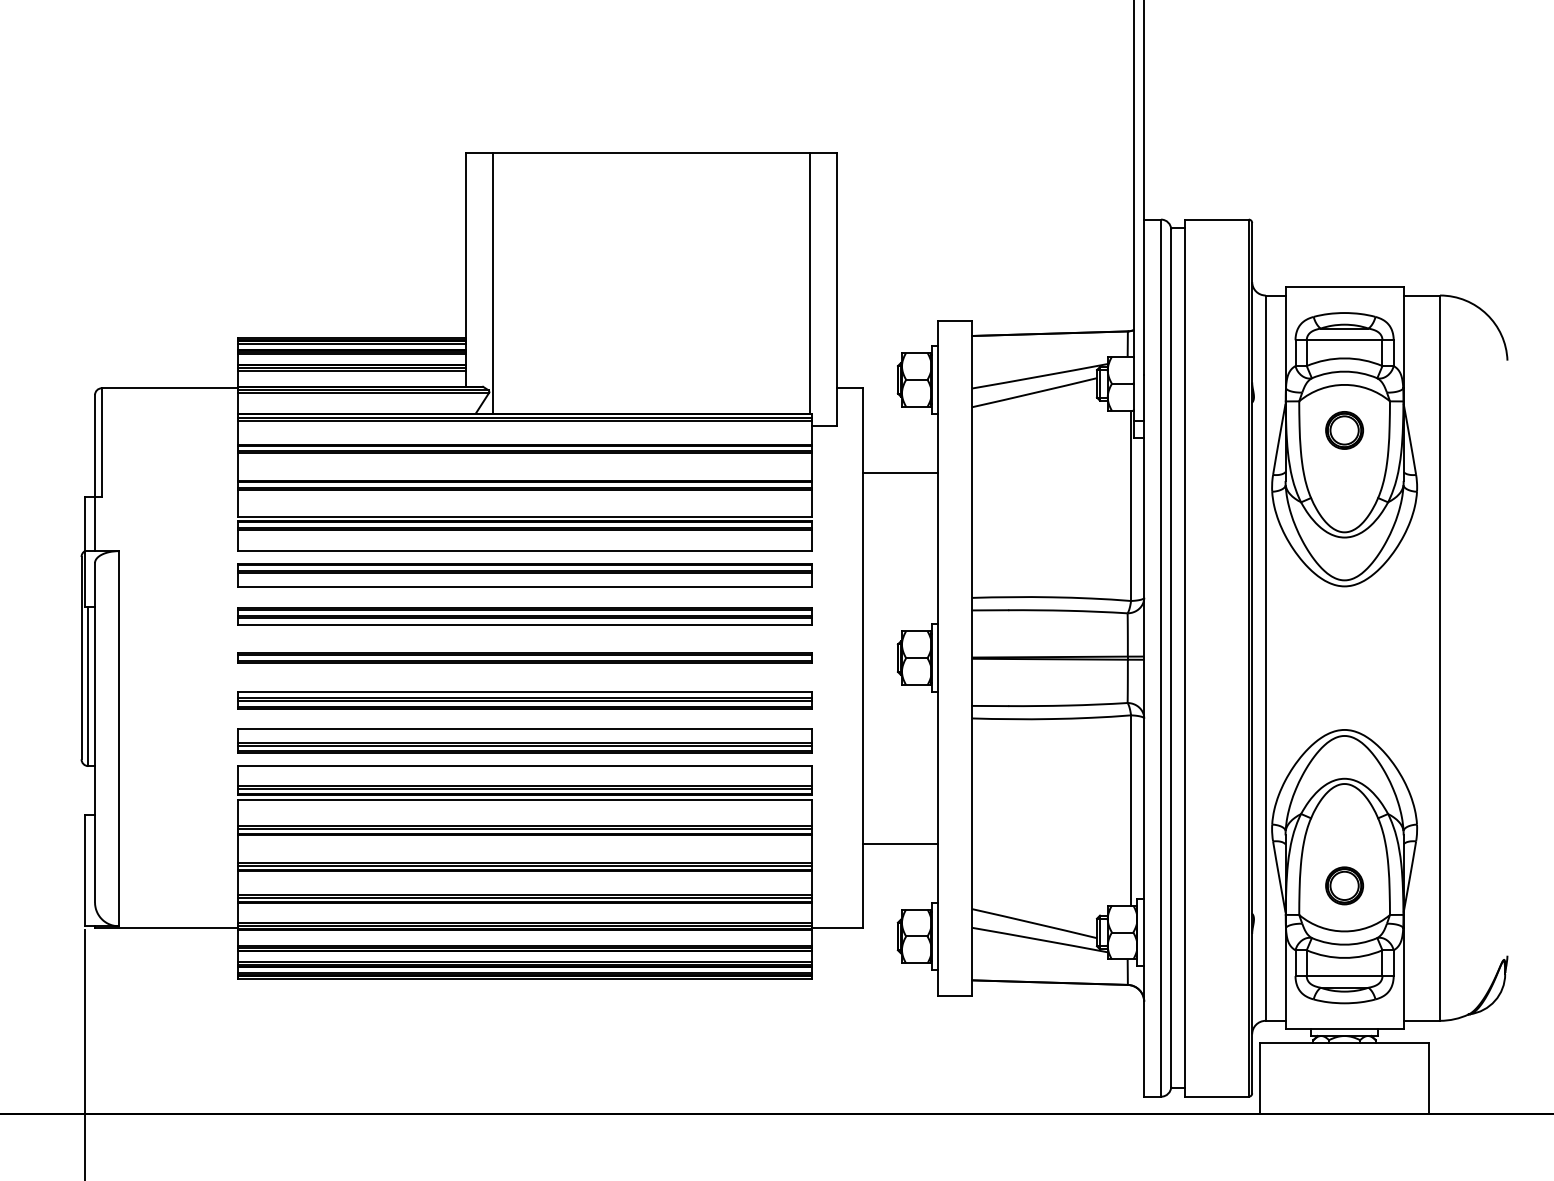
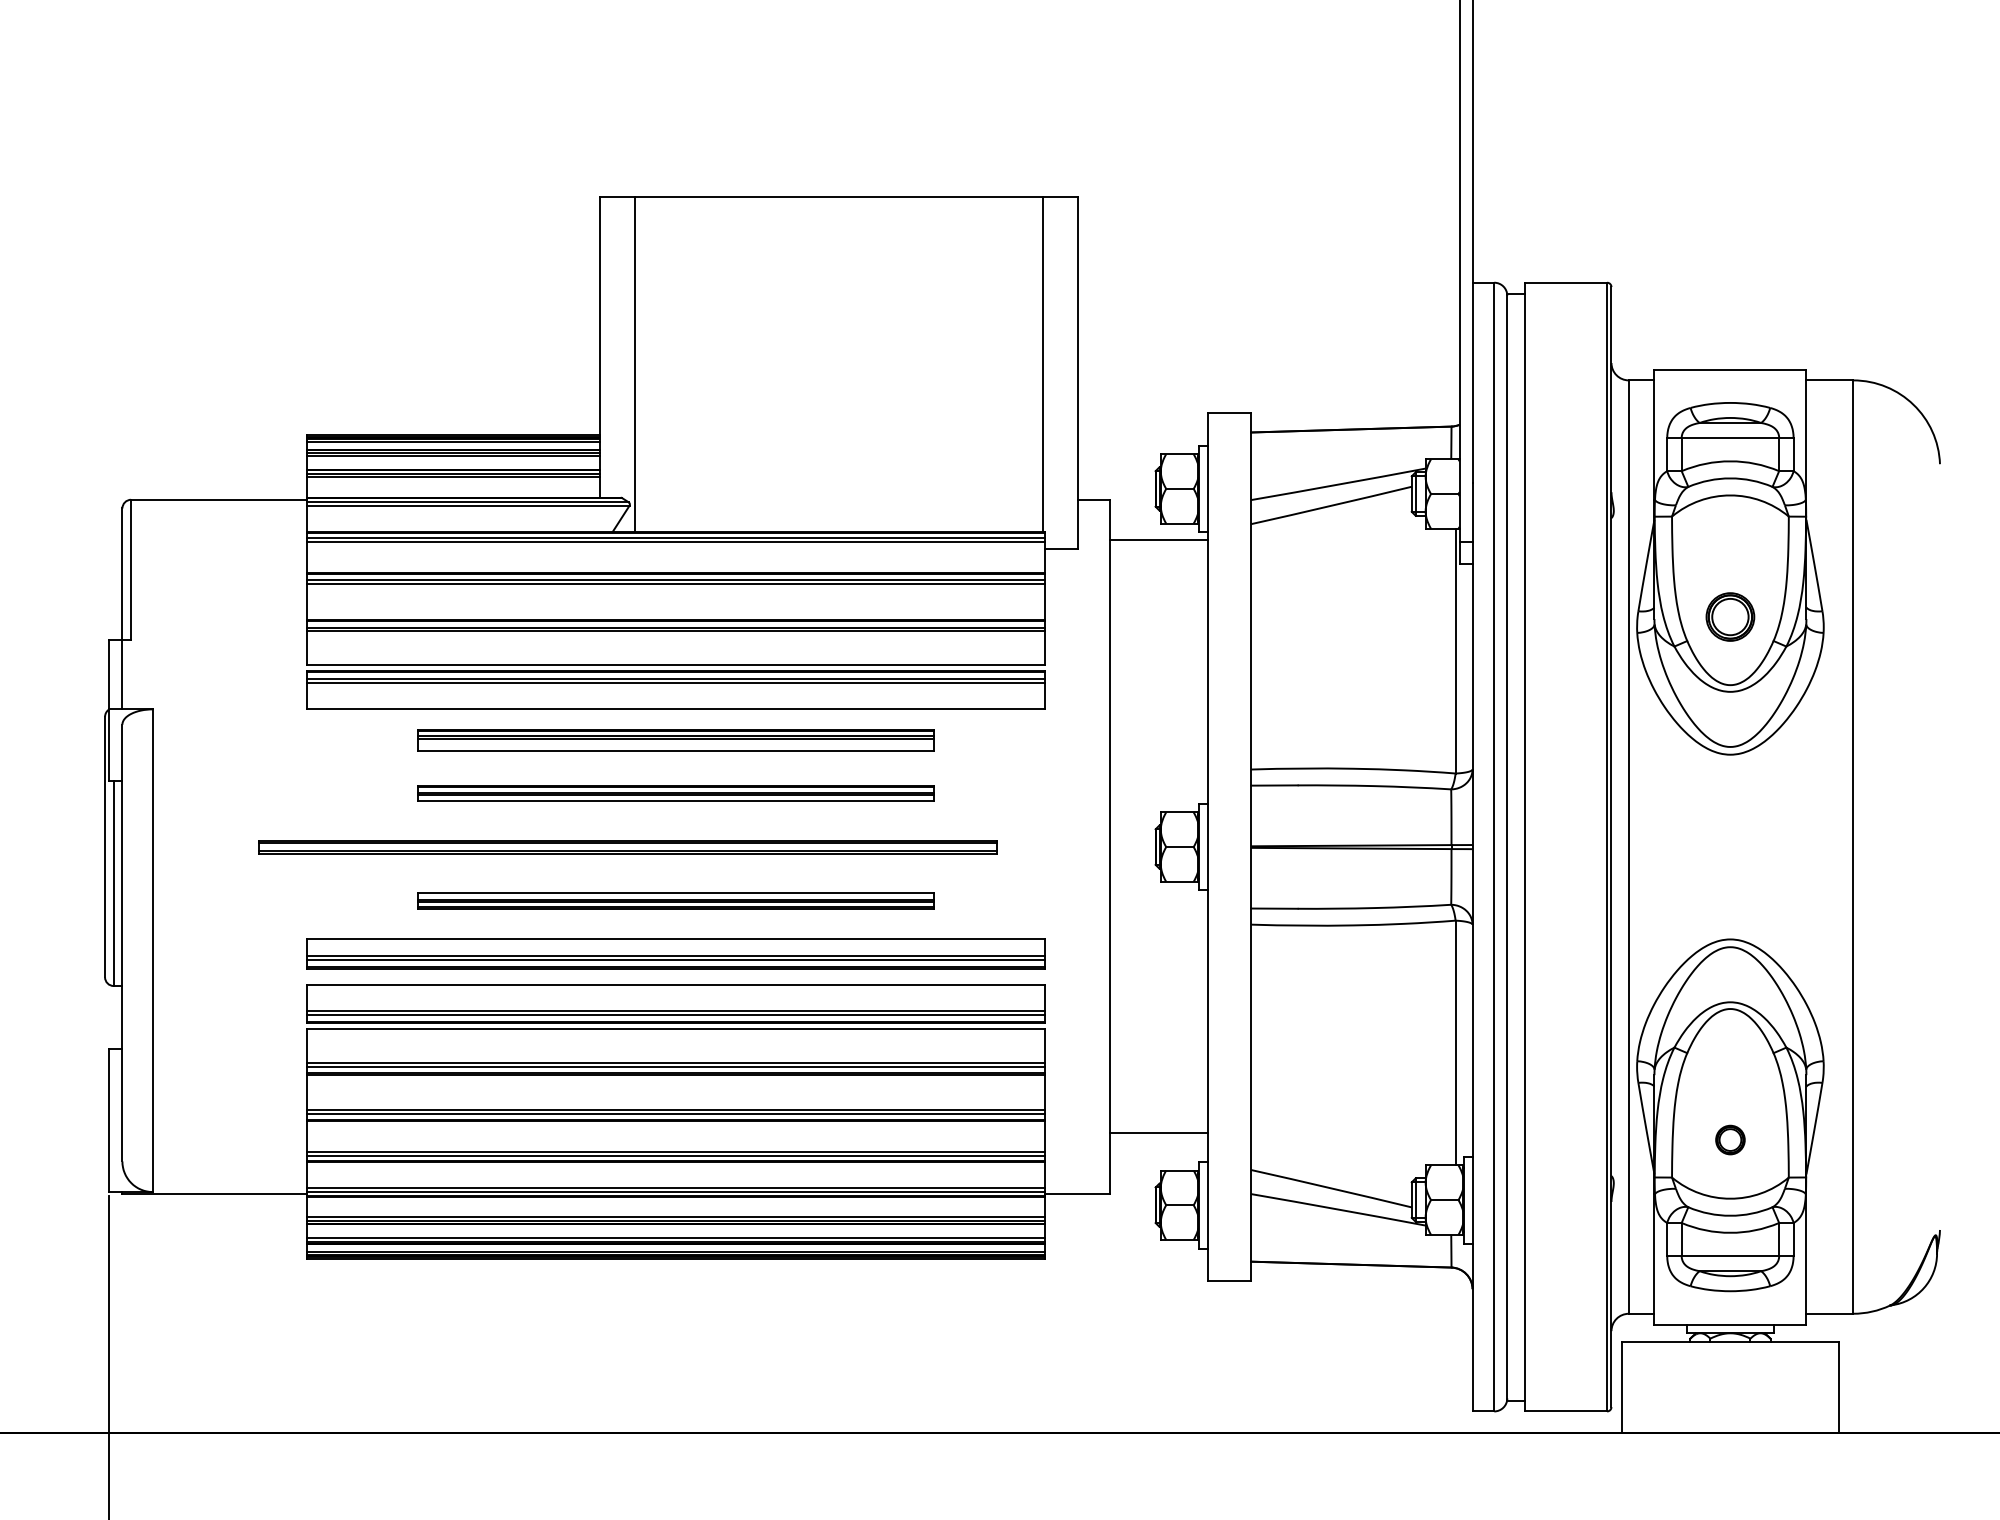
part: (1344, 430) -> (1730, 616), moved
line: (900, 472) -> (1158, 540), moved
part: (524, 575) -> (675, 740), size x0.7
part: (524, 615) -> (675, 792), size x0.7
part: (524, 658) -> (627, 847), moved
part: (524, 699) -> (675, 900), size x0.7
line: (900, 843) -> (1158, 1132), moved
part: (1344, 885) -> (1730, 1139), size x0.6

